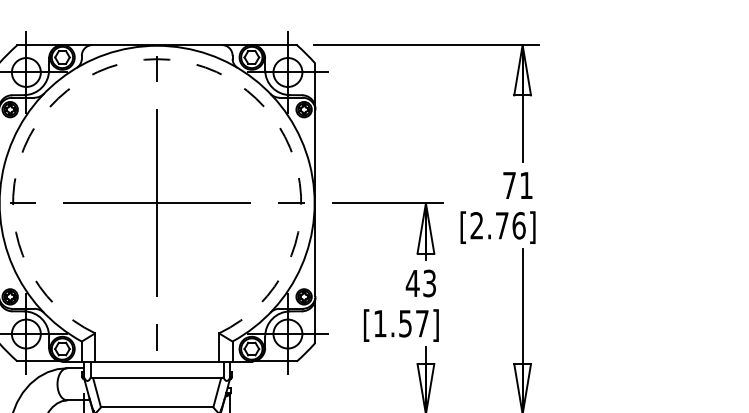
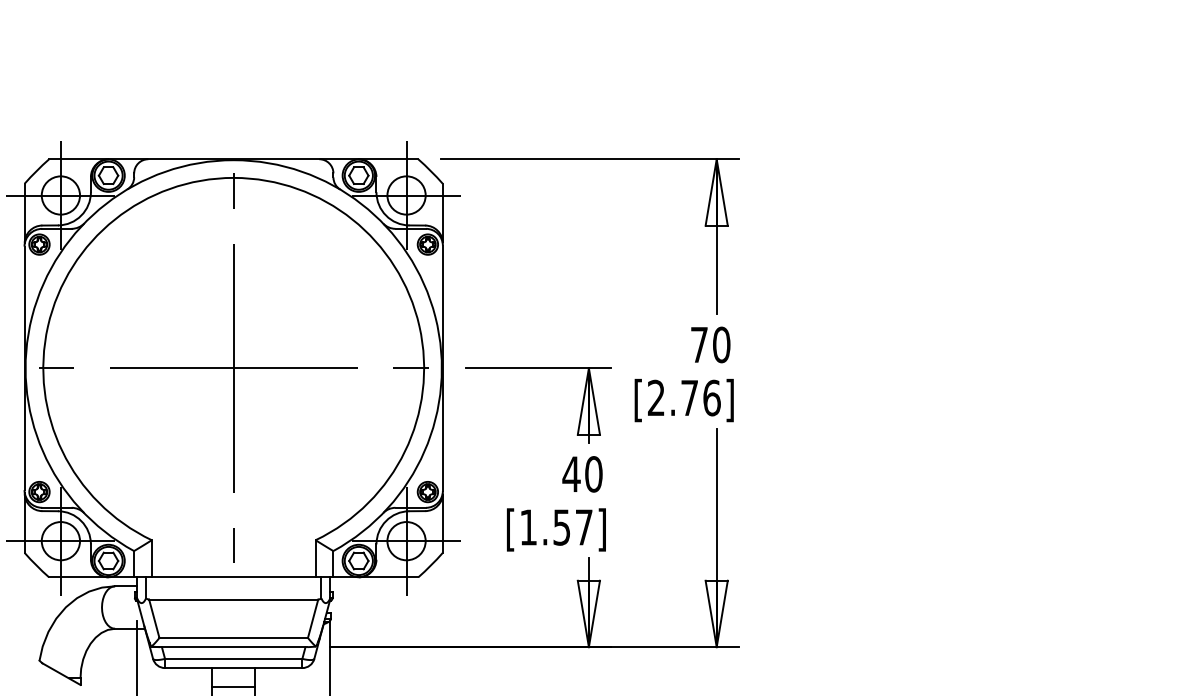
arc: (156, 58) -> (233, 177), dashed -> solid
text: (526, 185) -> (721, 344), 71 -> 70
text: (429, 283) -> (593, 474), 43 -> 40

